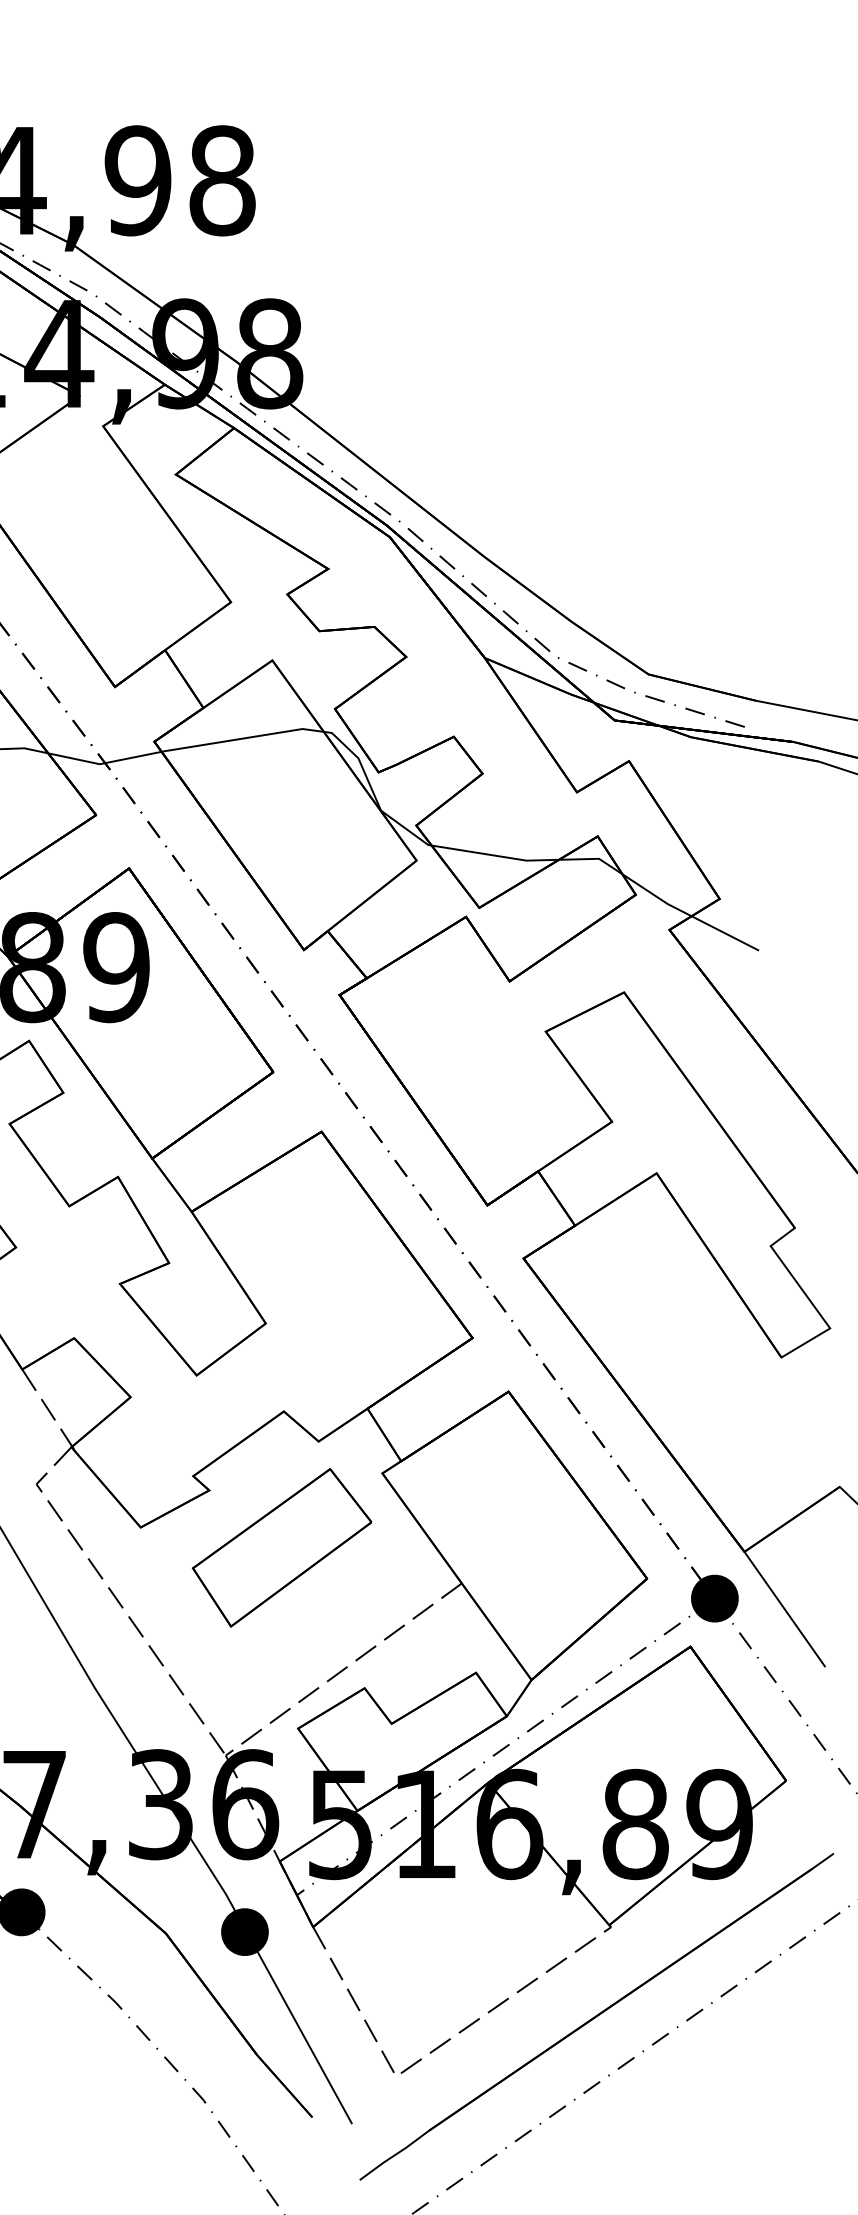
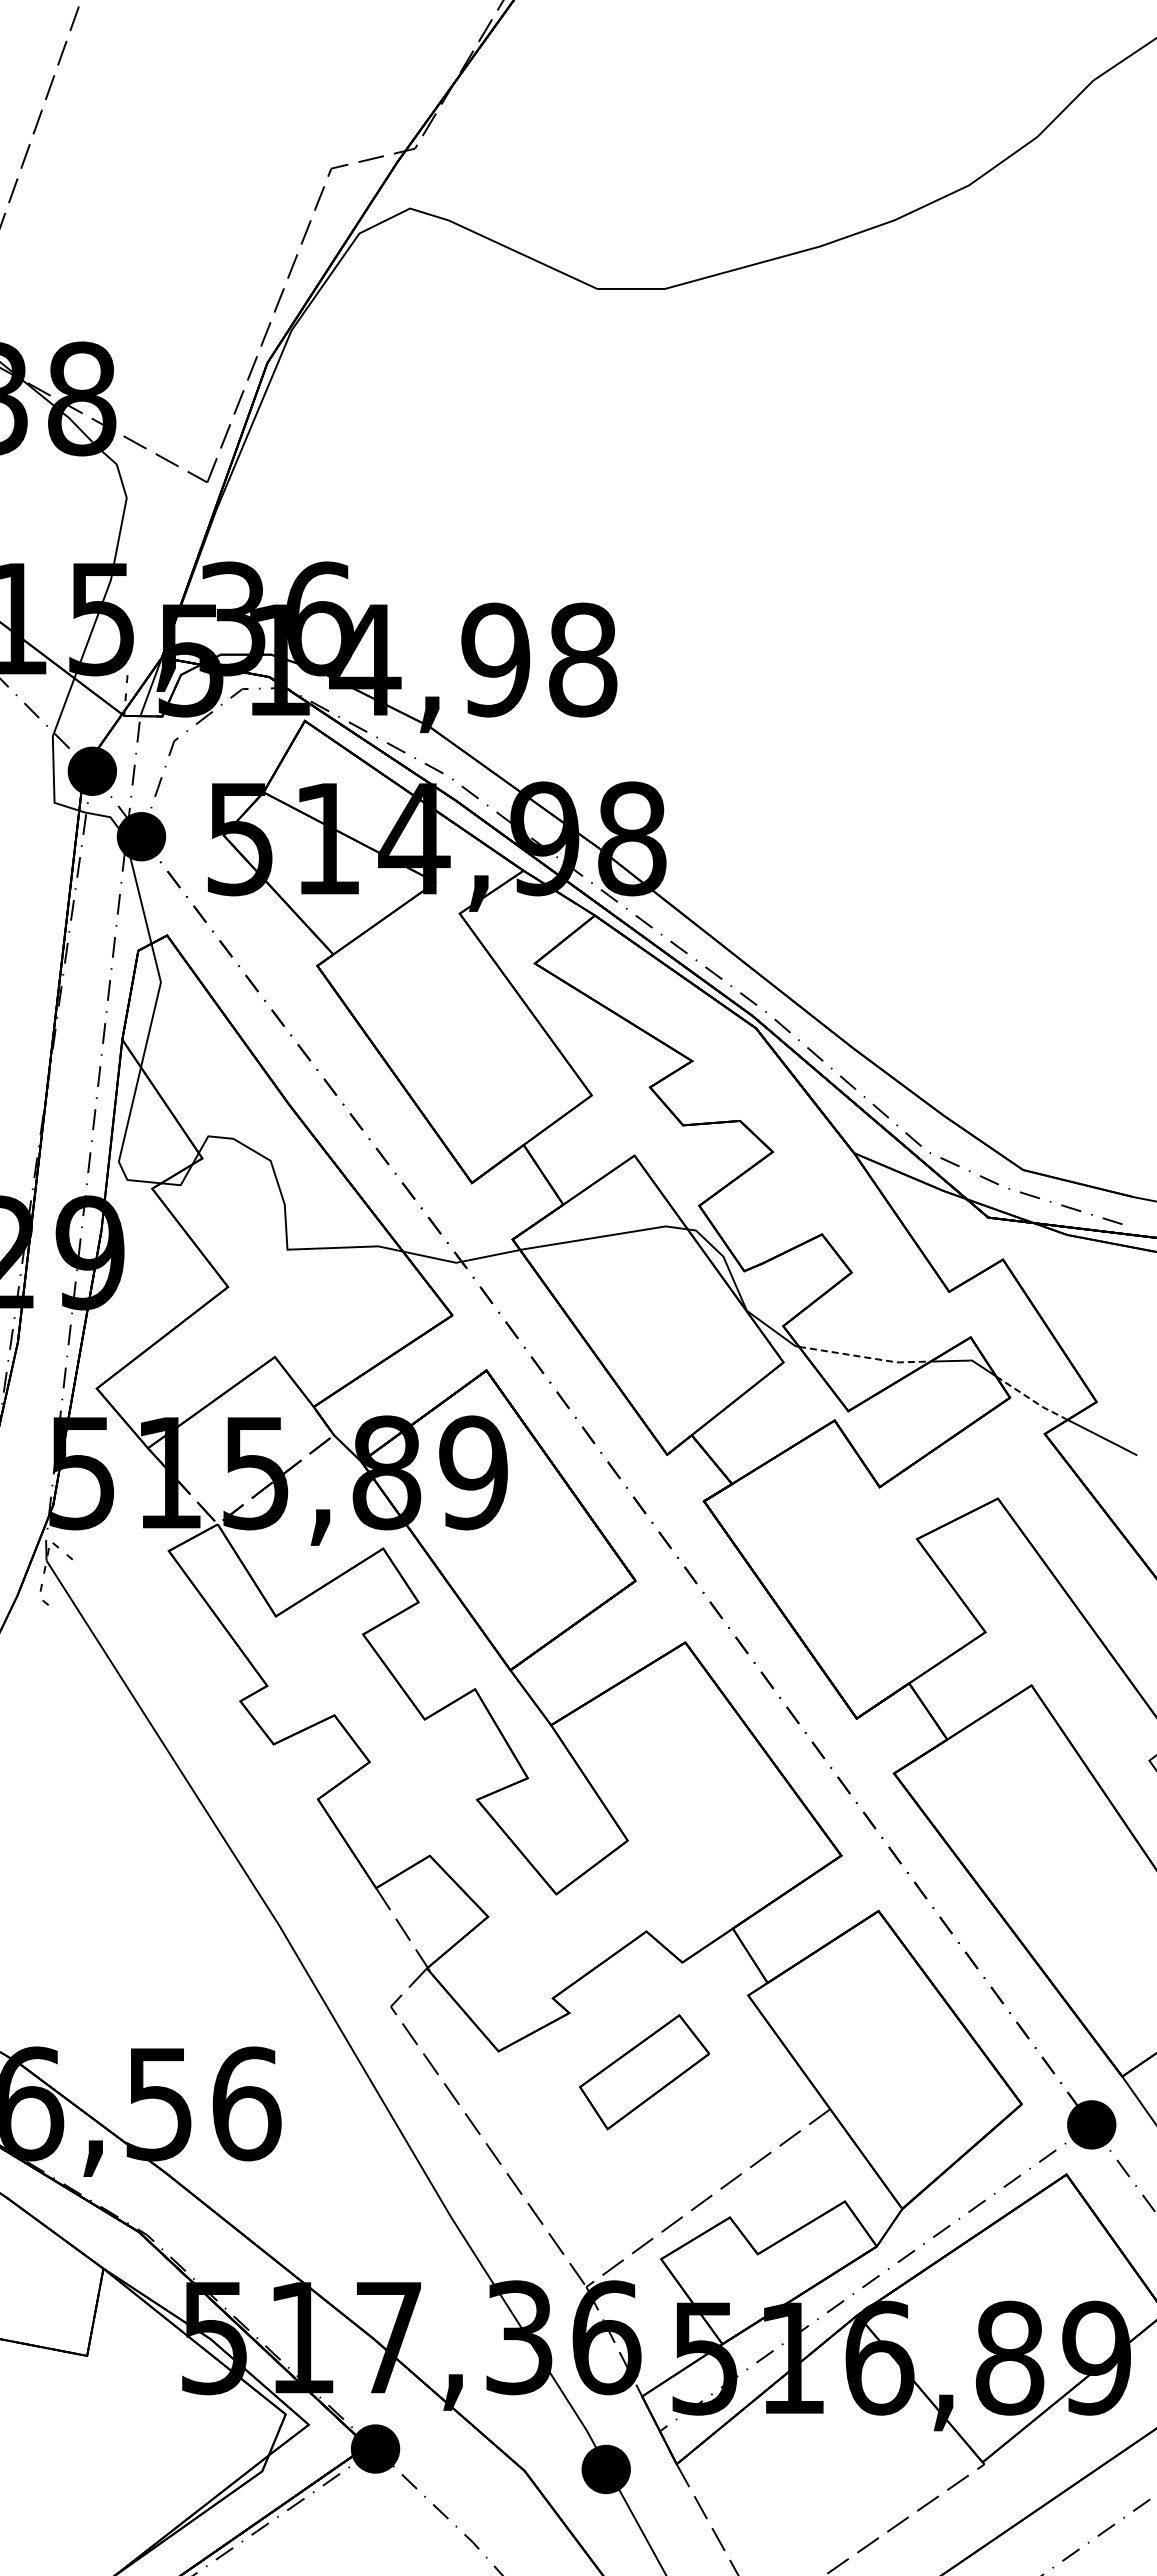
line: (495, 855) -> (865, 1357), solid -> dashed
line: (656, 896) -> (1031, 1399), solid -> dashed
part: (282, 1546) -> (644, 2071), size x0.7

